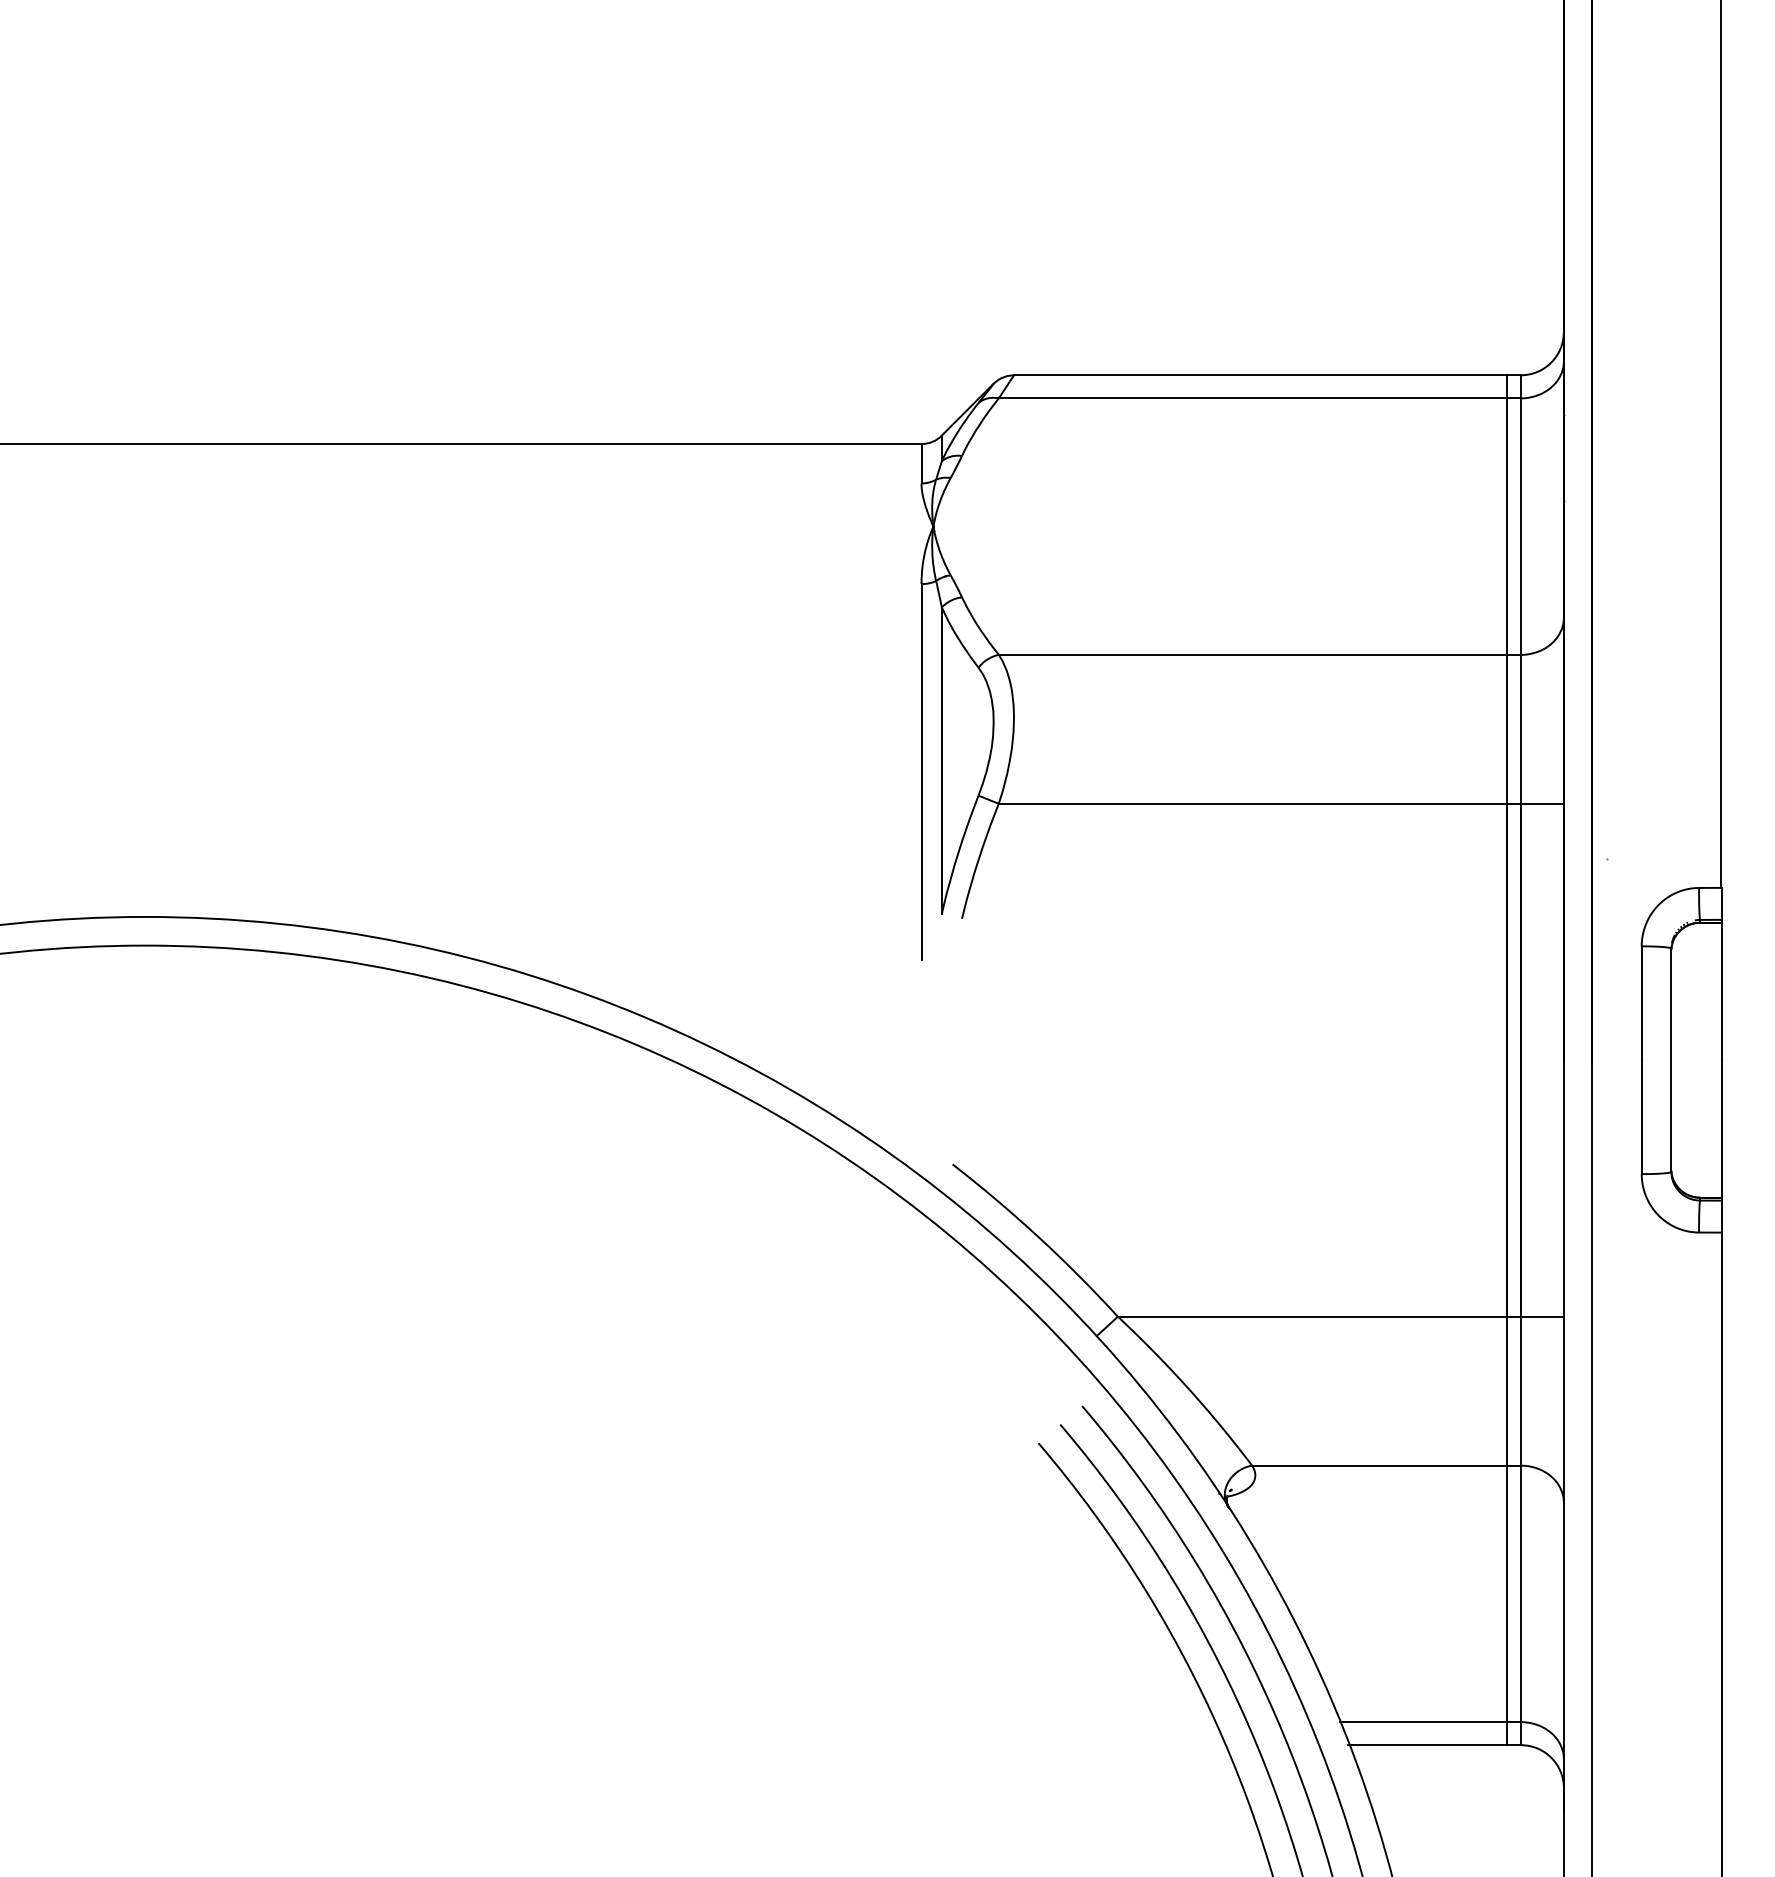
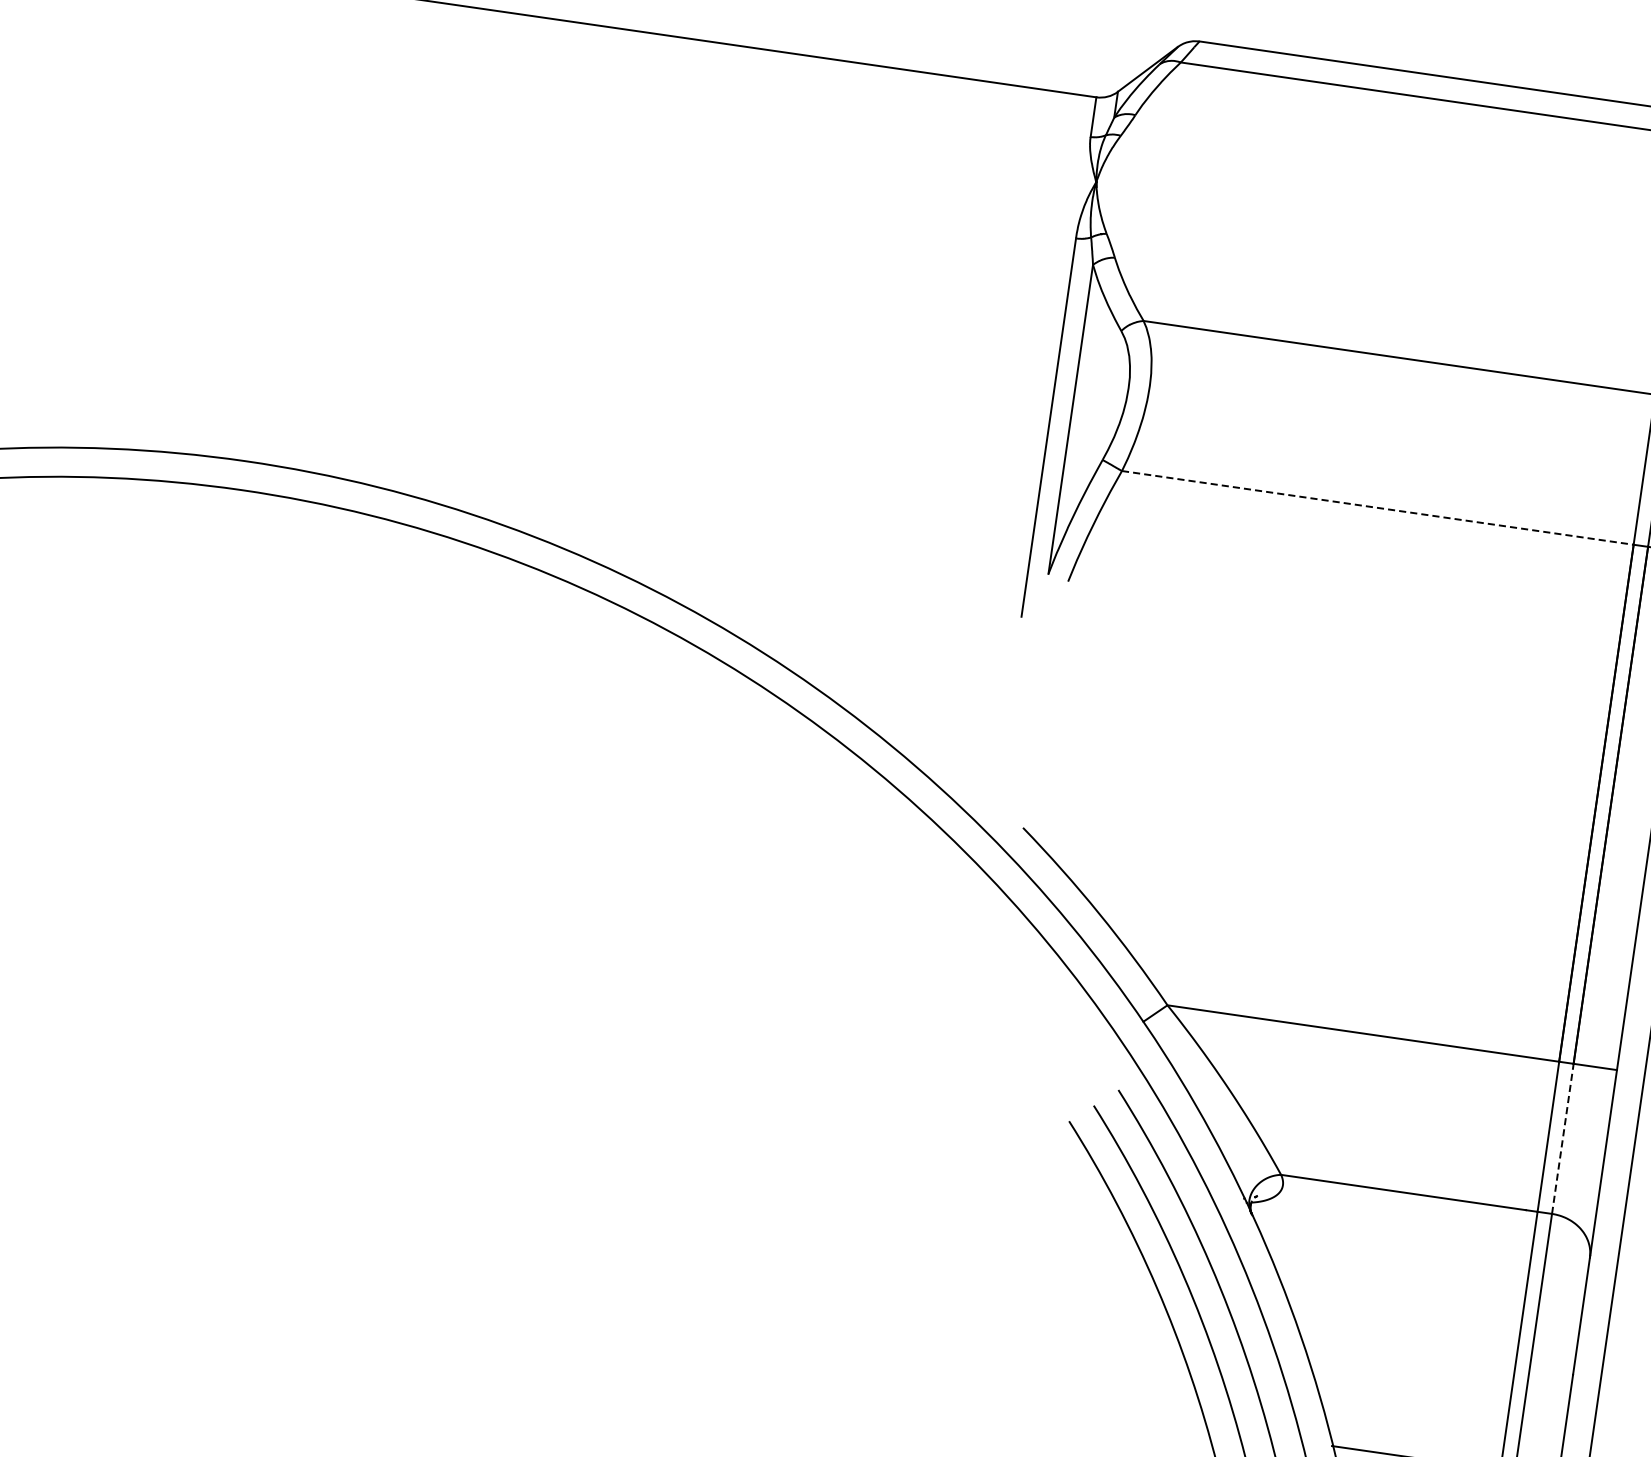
line: (1252, 803) -> (1377, 507), solid -> dashed
line: (1520, 1390) -> (1562, 1138), solid -> dashed

